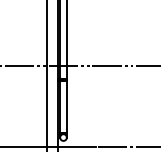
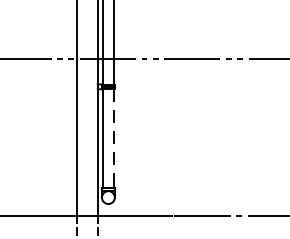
line: (66, 106) -> (114, 137), solid -> dashed

